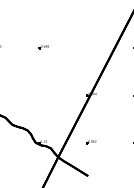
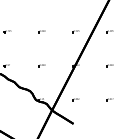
part: (90, 47) -> (75, 31), added
part: (43, 94) -> (41, 65), added

